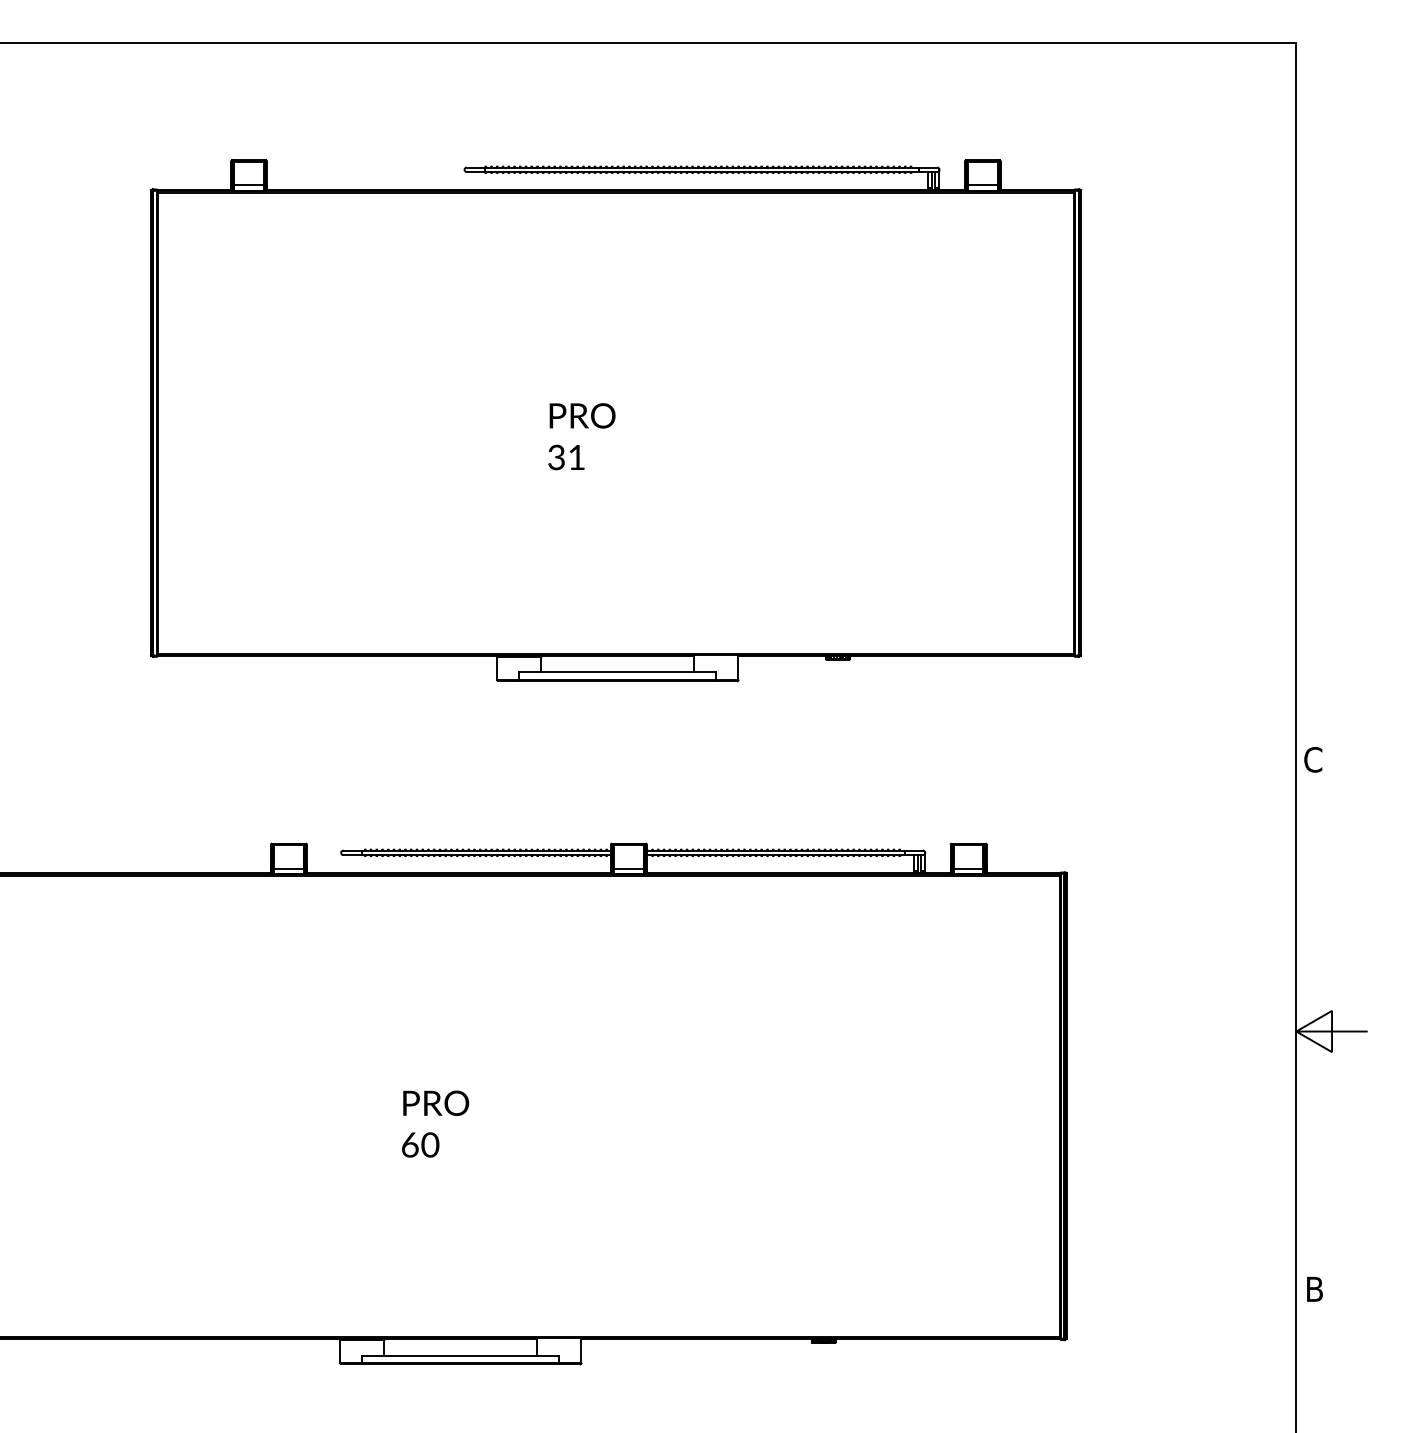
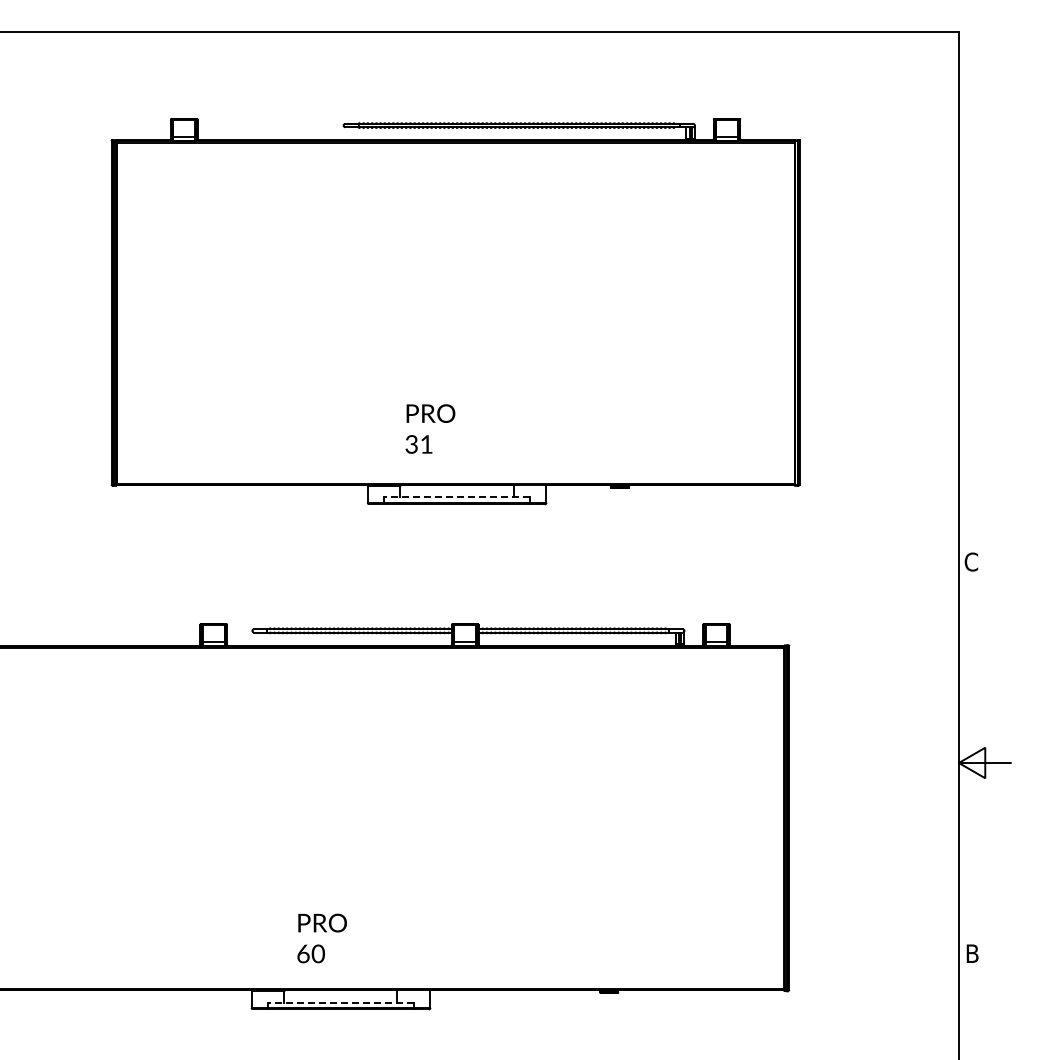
text: (581, 435) -> (430, 428), moved
line: (618, 672) -> (457, 497), solid -> dashed
text: (434, 1124) -> (321, 938), moved
line: (460, 1355) -> (340, 1002), solid -> dashed

